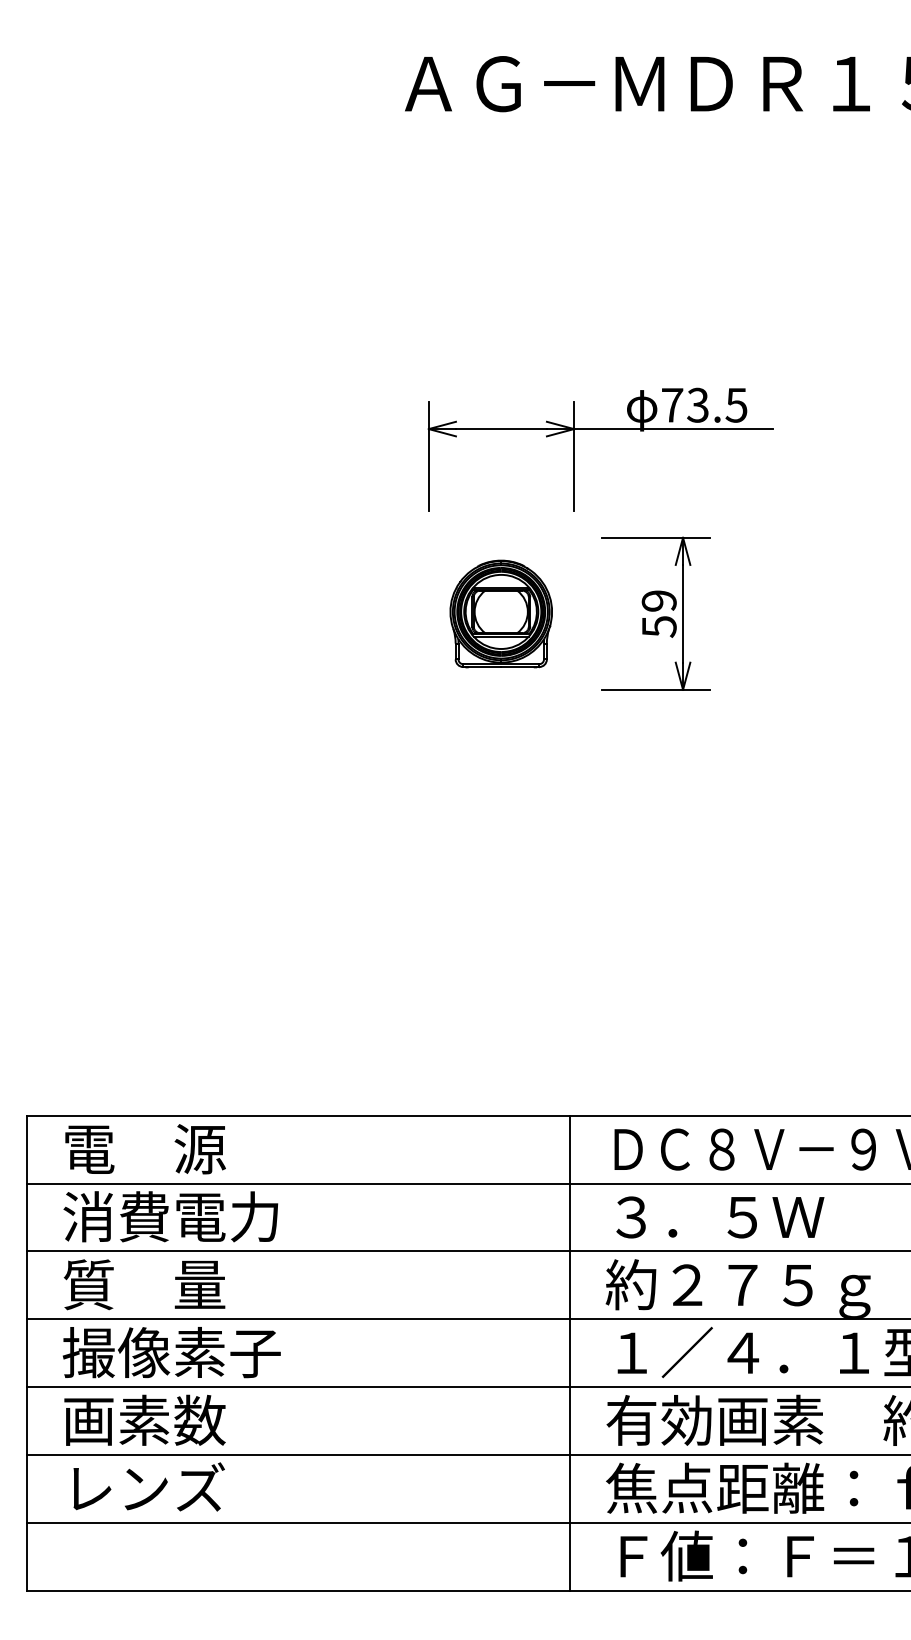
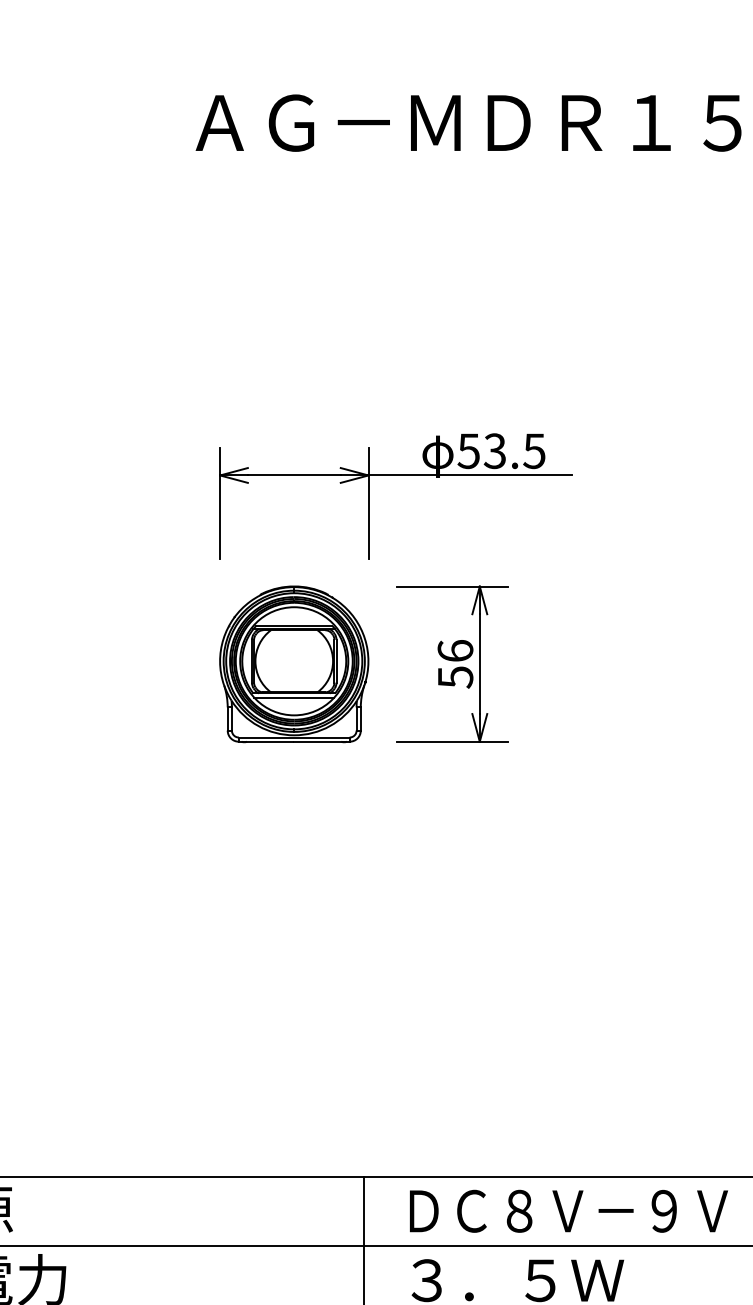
text: (672, 405) -> (469, 451), 73.5 -> 53.5
text: (658, 600) -> (454, 650), 59 -> 56
part: (500, 613) -> (293, 663), size x1.43

